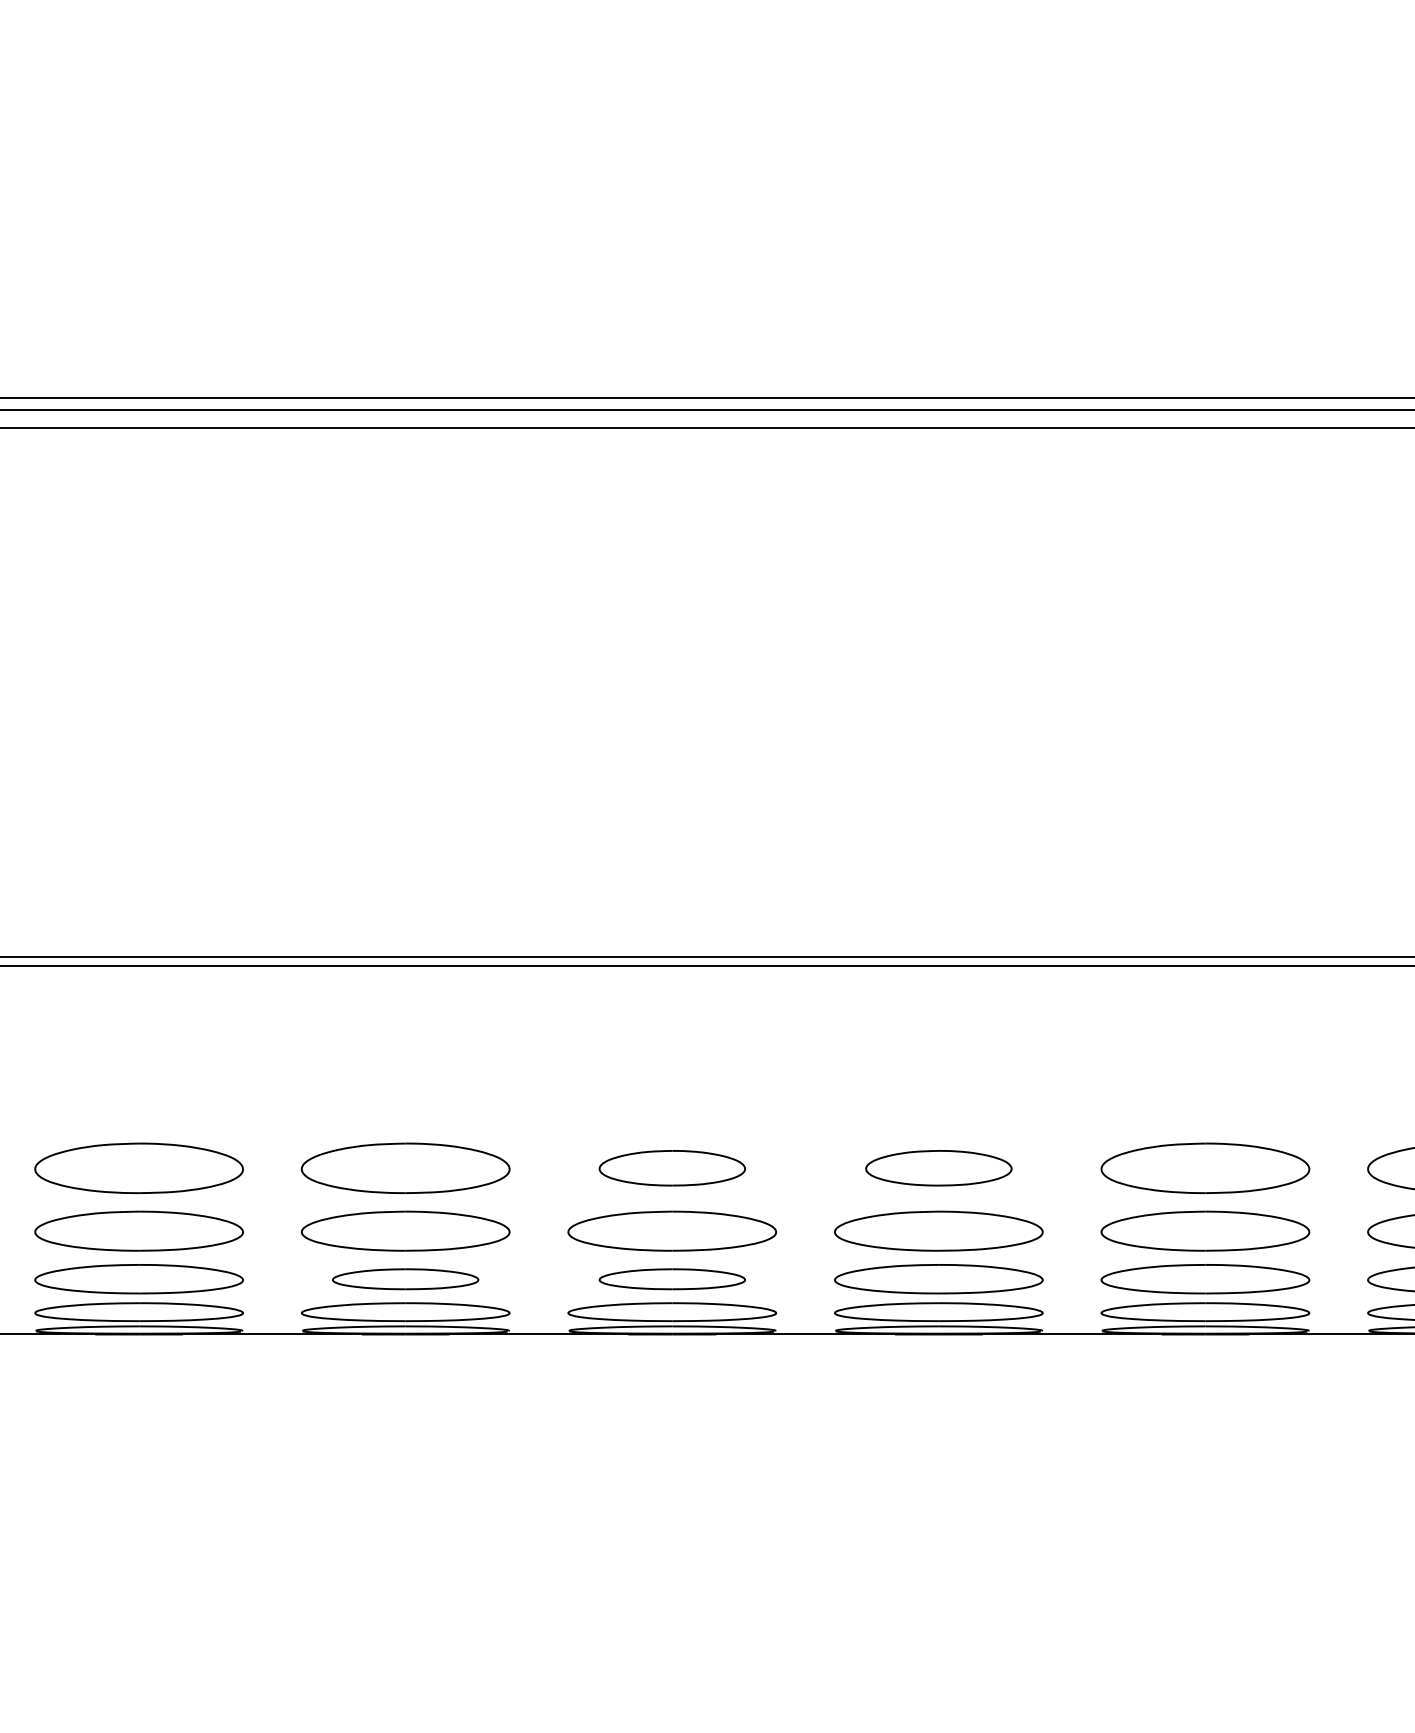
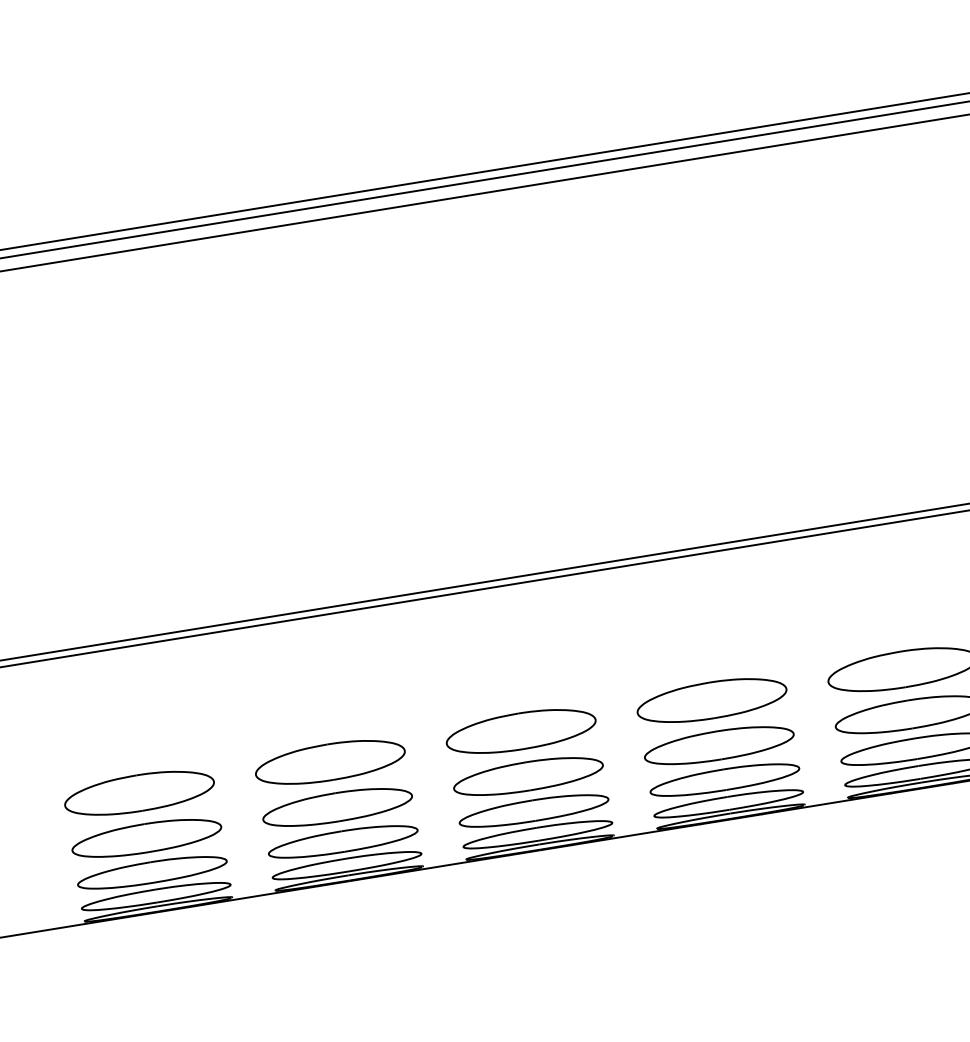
part: (672, 1167) -> (521, 730), size x1.43
part: (938, 1167) -> (711, 699), size x1.43
part: (405, 1279) -> (343, 841), size x1.43
part: (672, 1279) -> (534, 810), size x1.43

